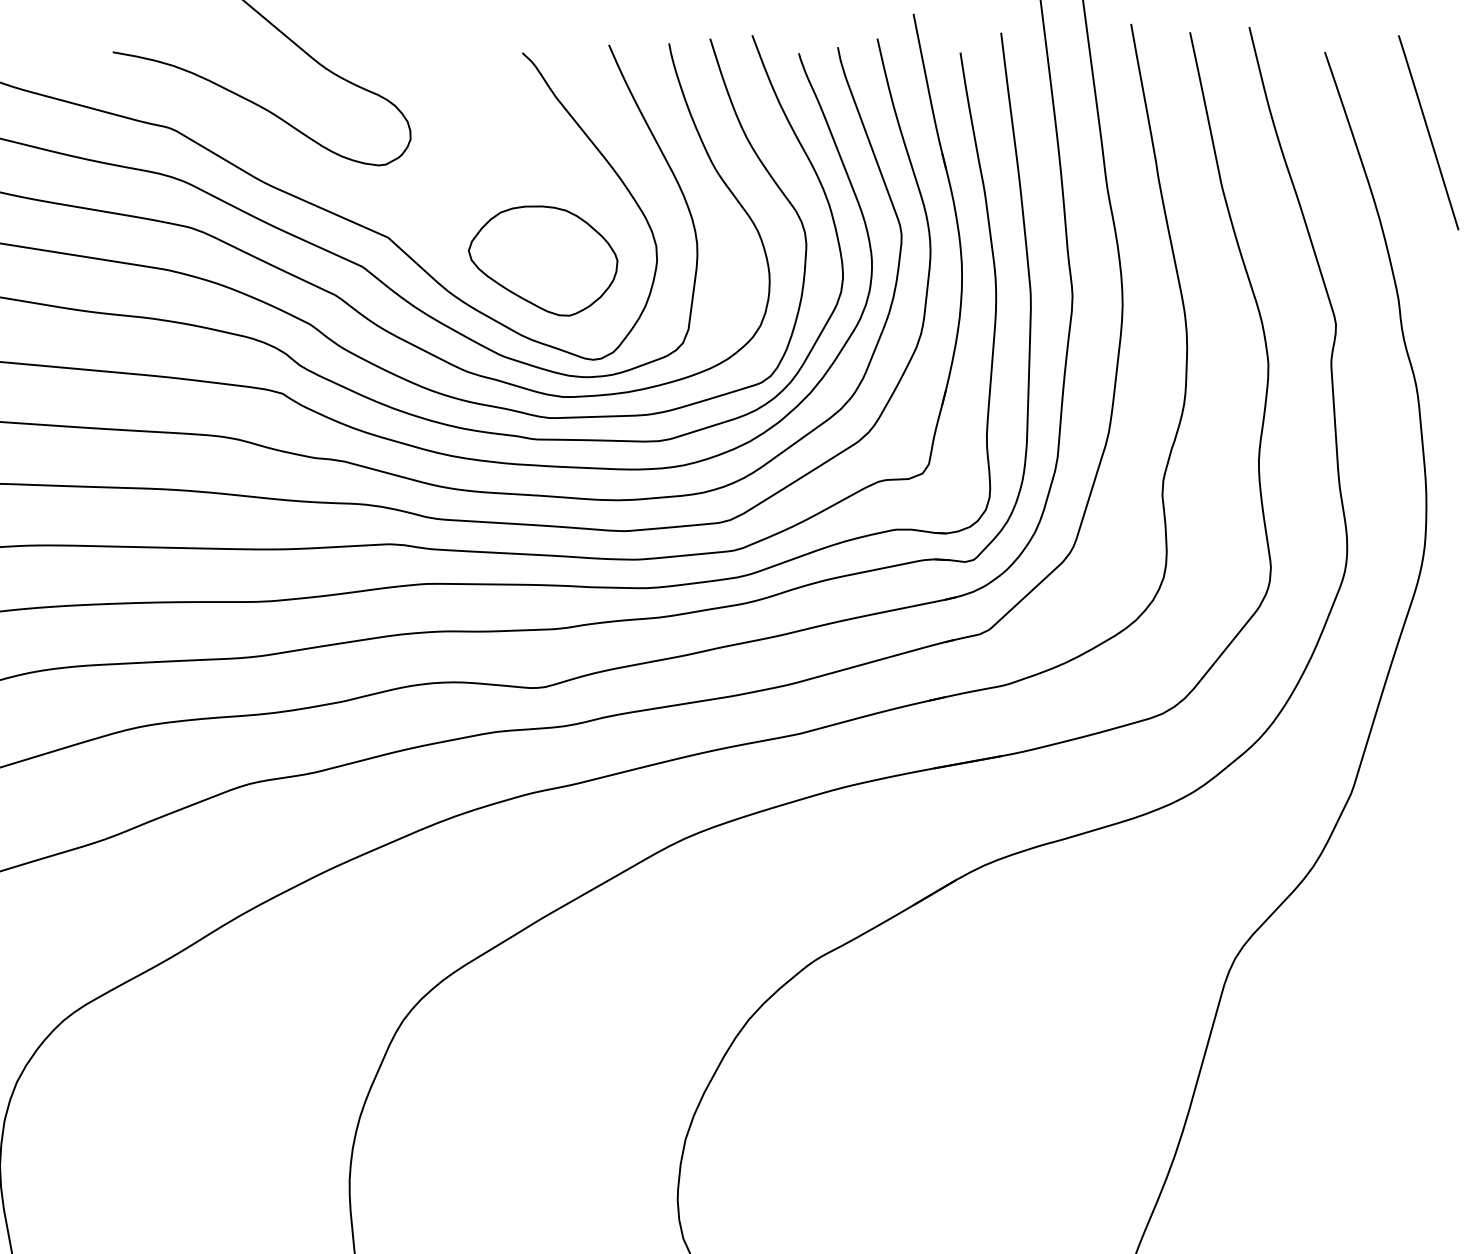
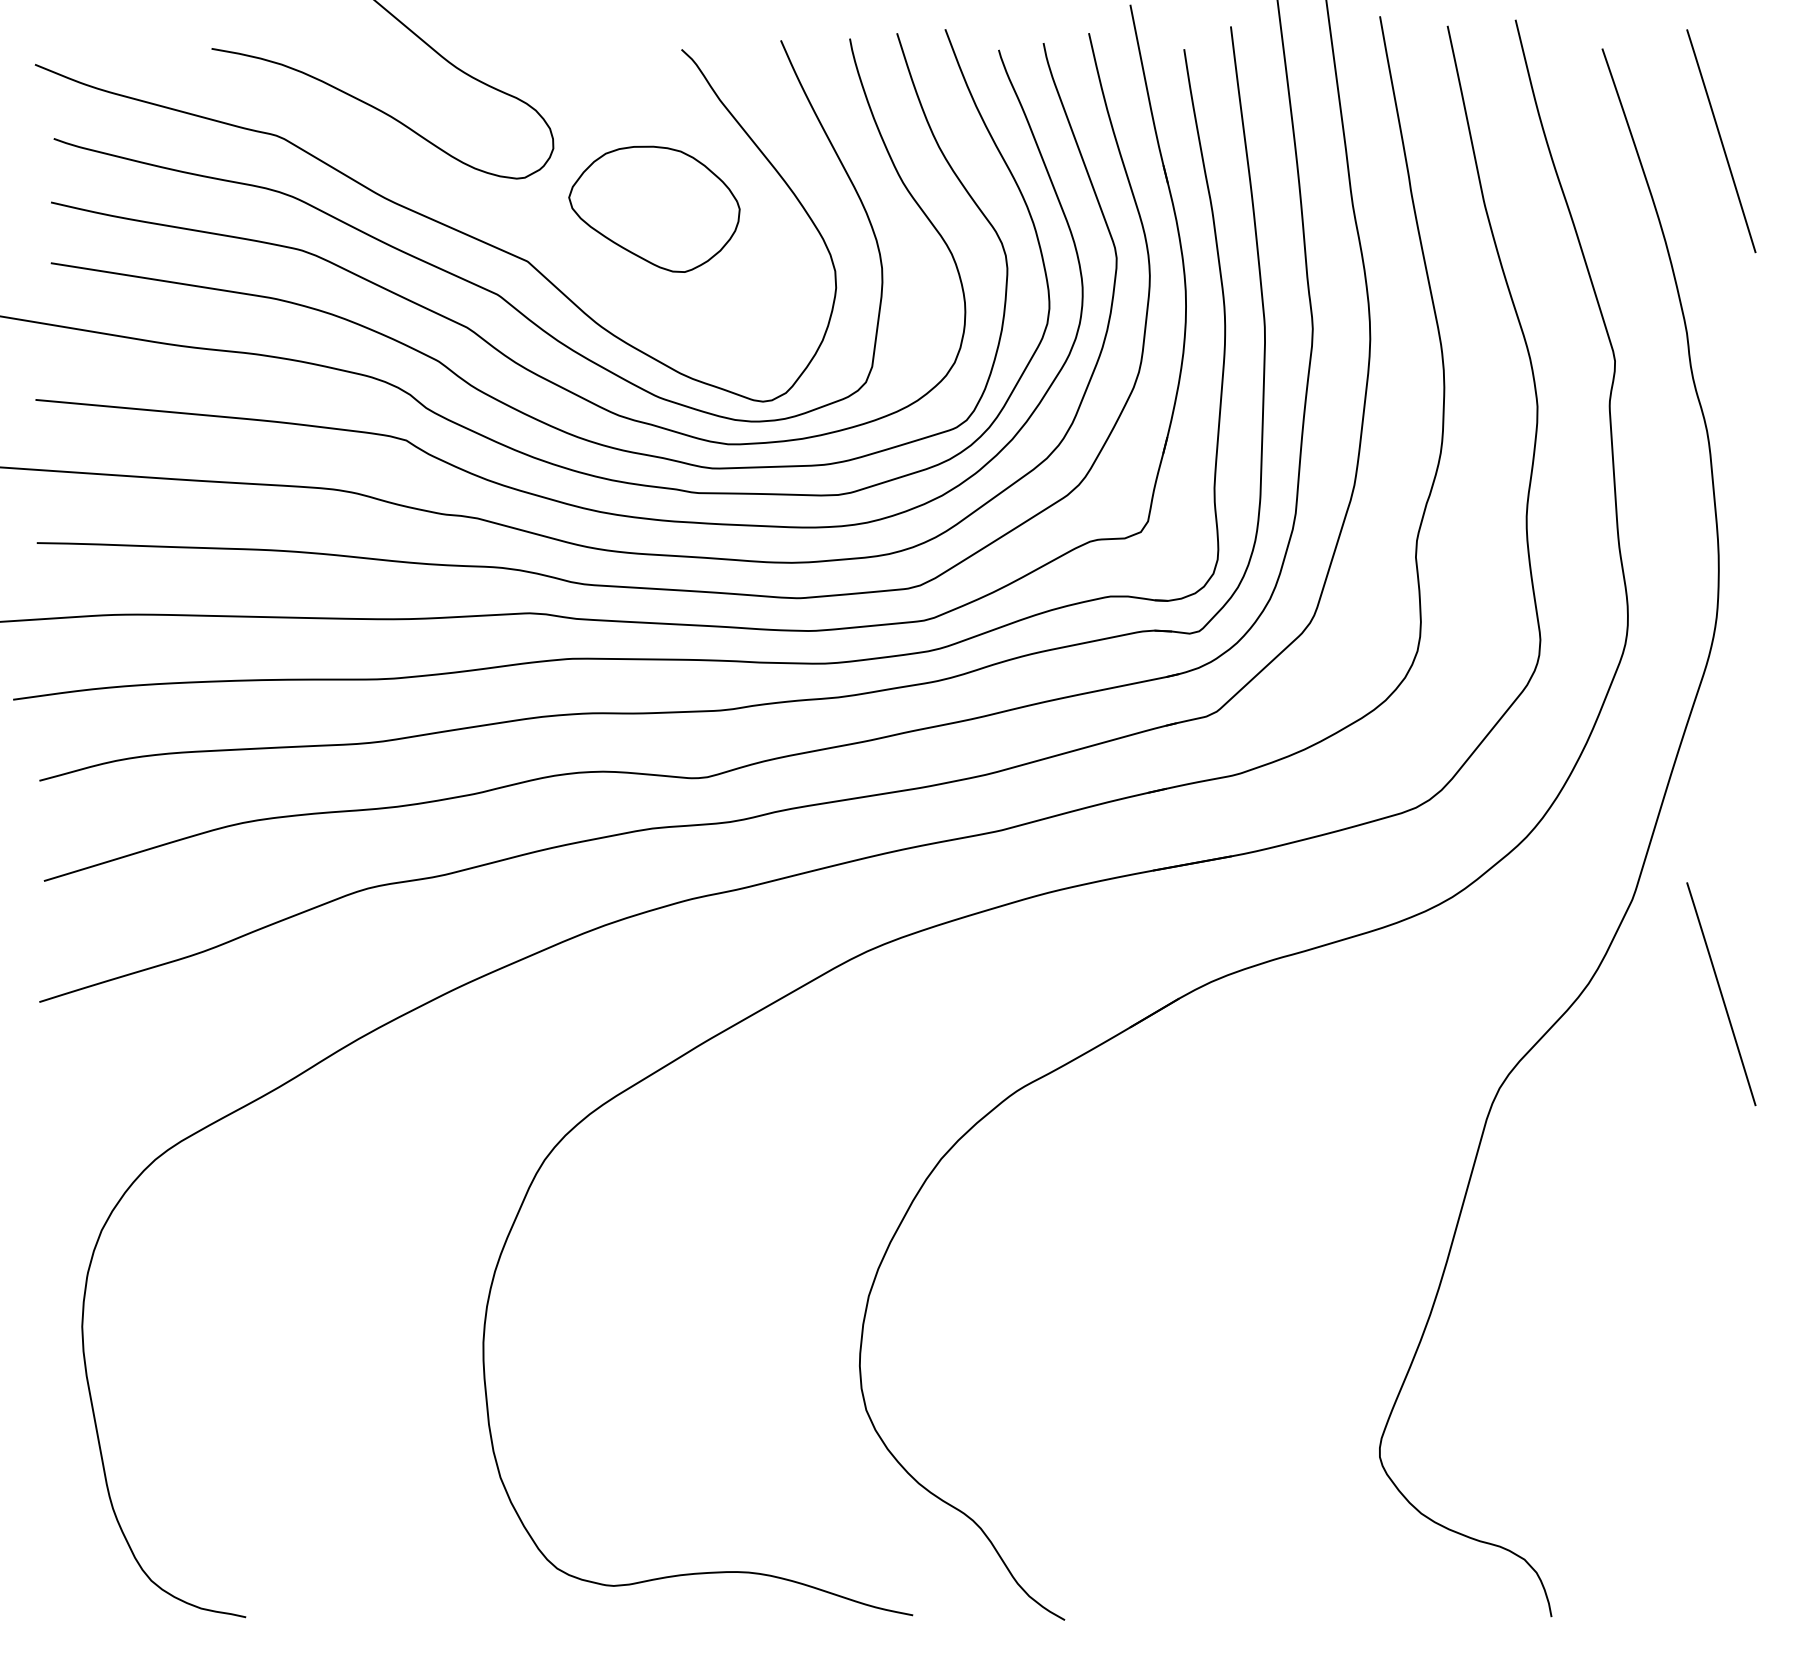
part: (543, 260) -> (654, 208), moved
line: (1428, 876) -> (1721, 994), added

